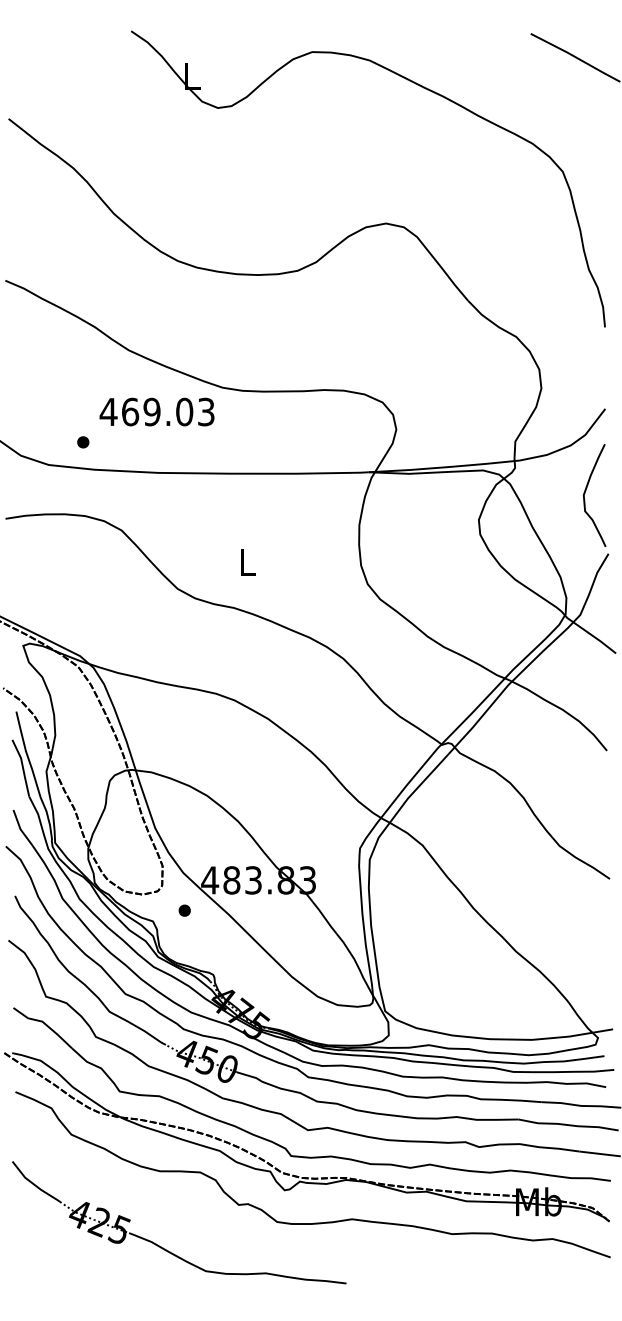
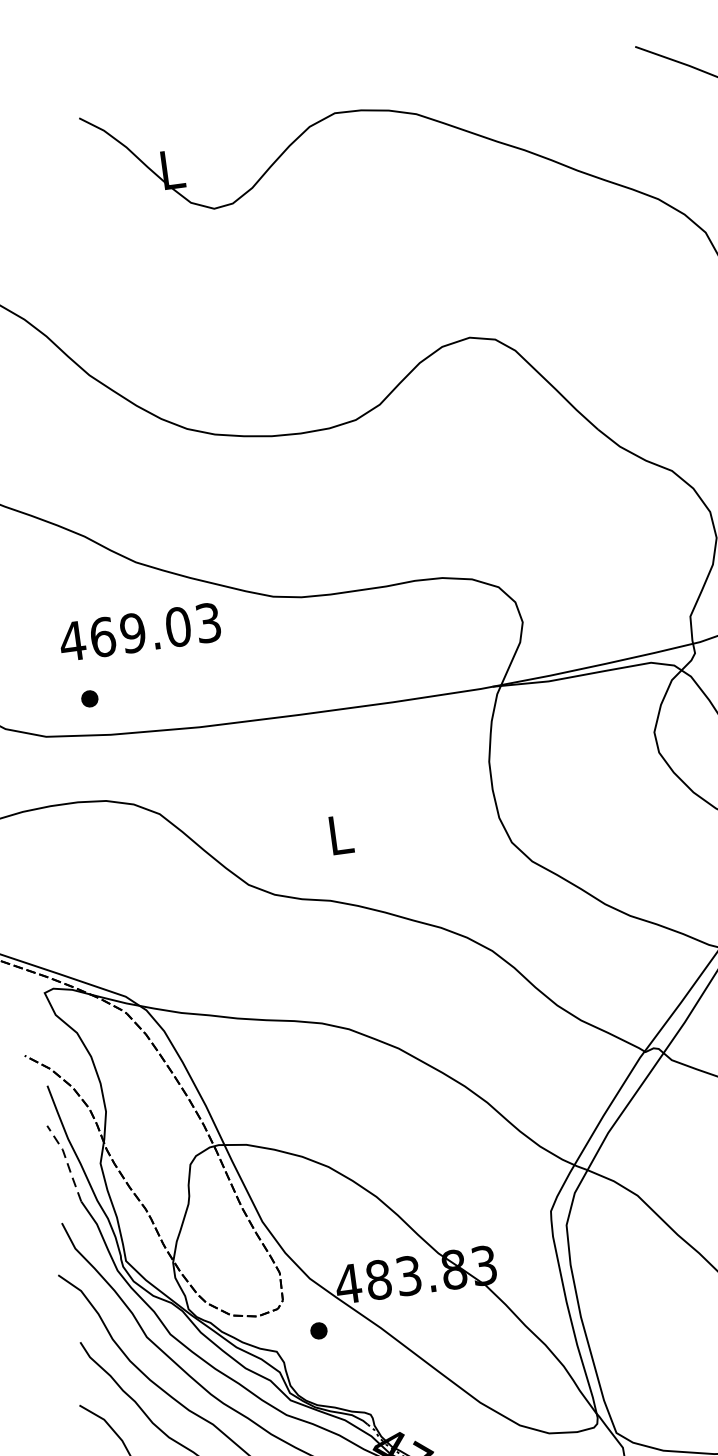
text: (156, 411) -> (139, 631), moved
line: (22, 766) -> (66, 1160), solid -> dashed

